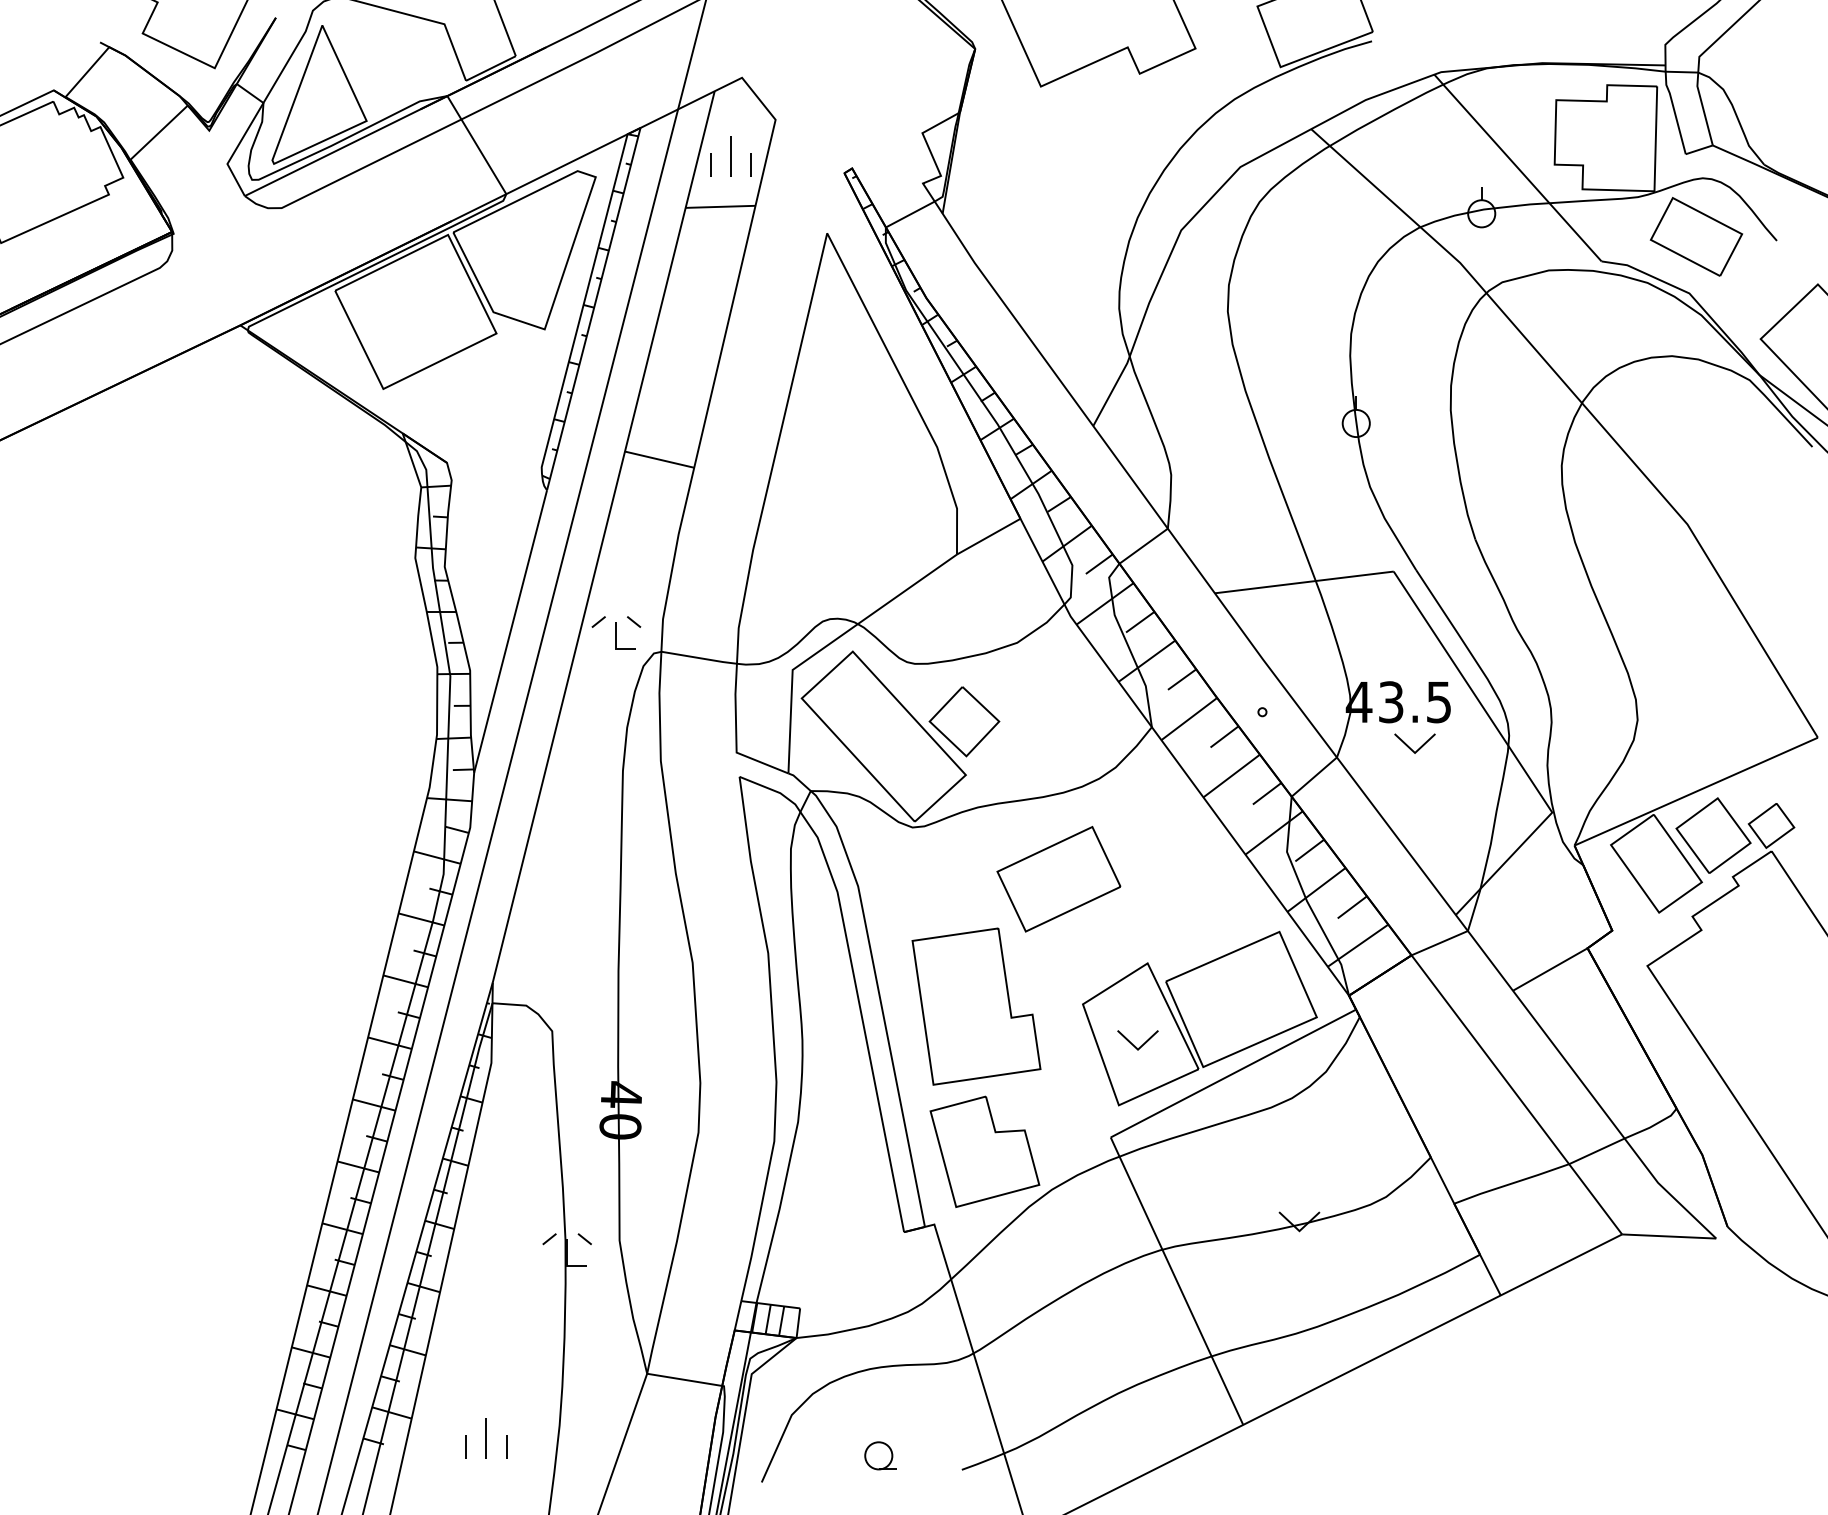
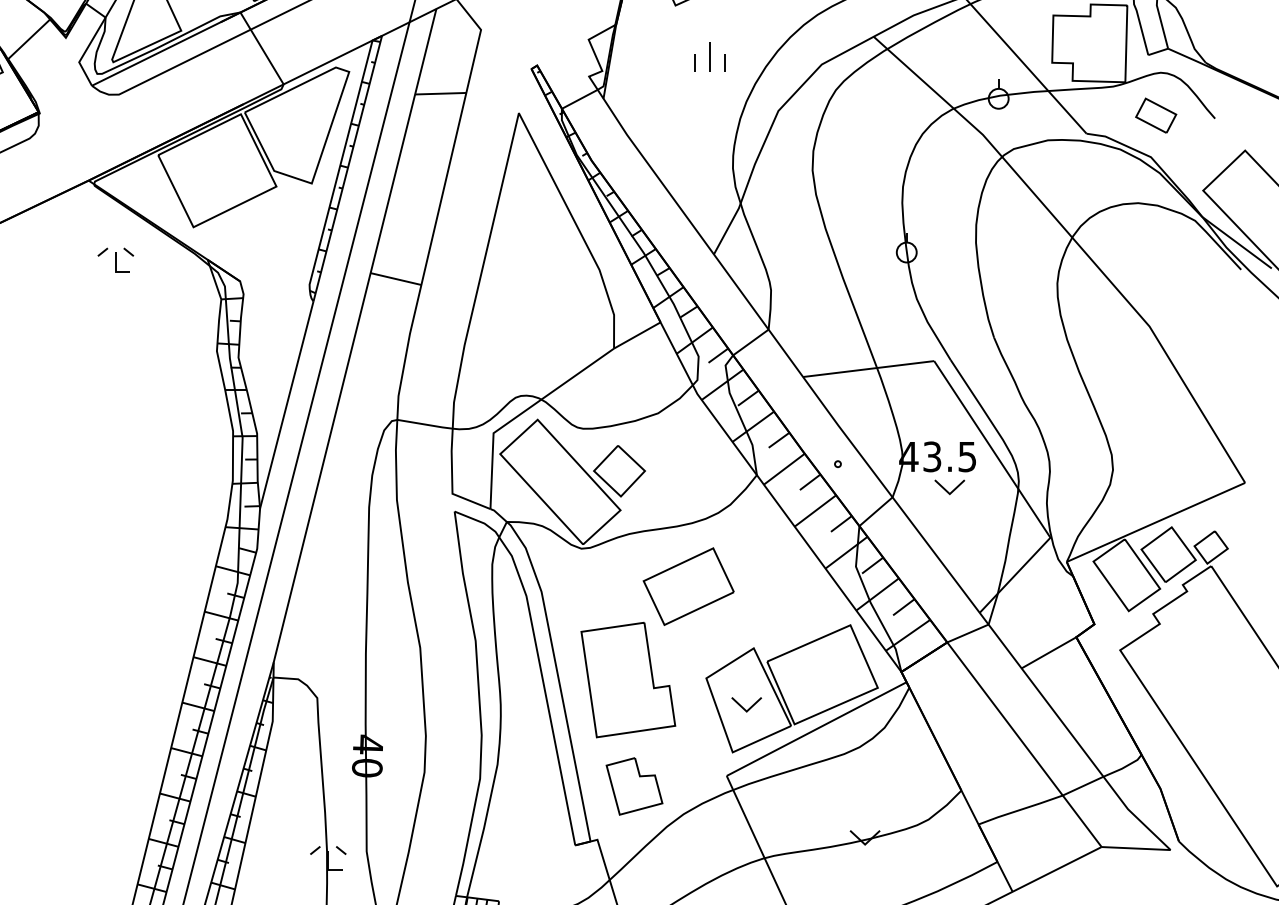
part: (730, 156) -> (709, 56), moved
part: (1696, 236) -> (1156, 115), size x0.6
part: (616, 632) -> (115, 259), moved
part: (984, 1151) -> (634, 786), size x0.7

